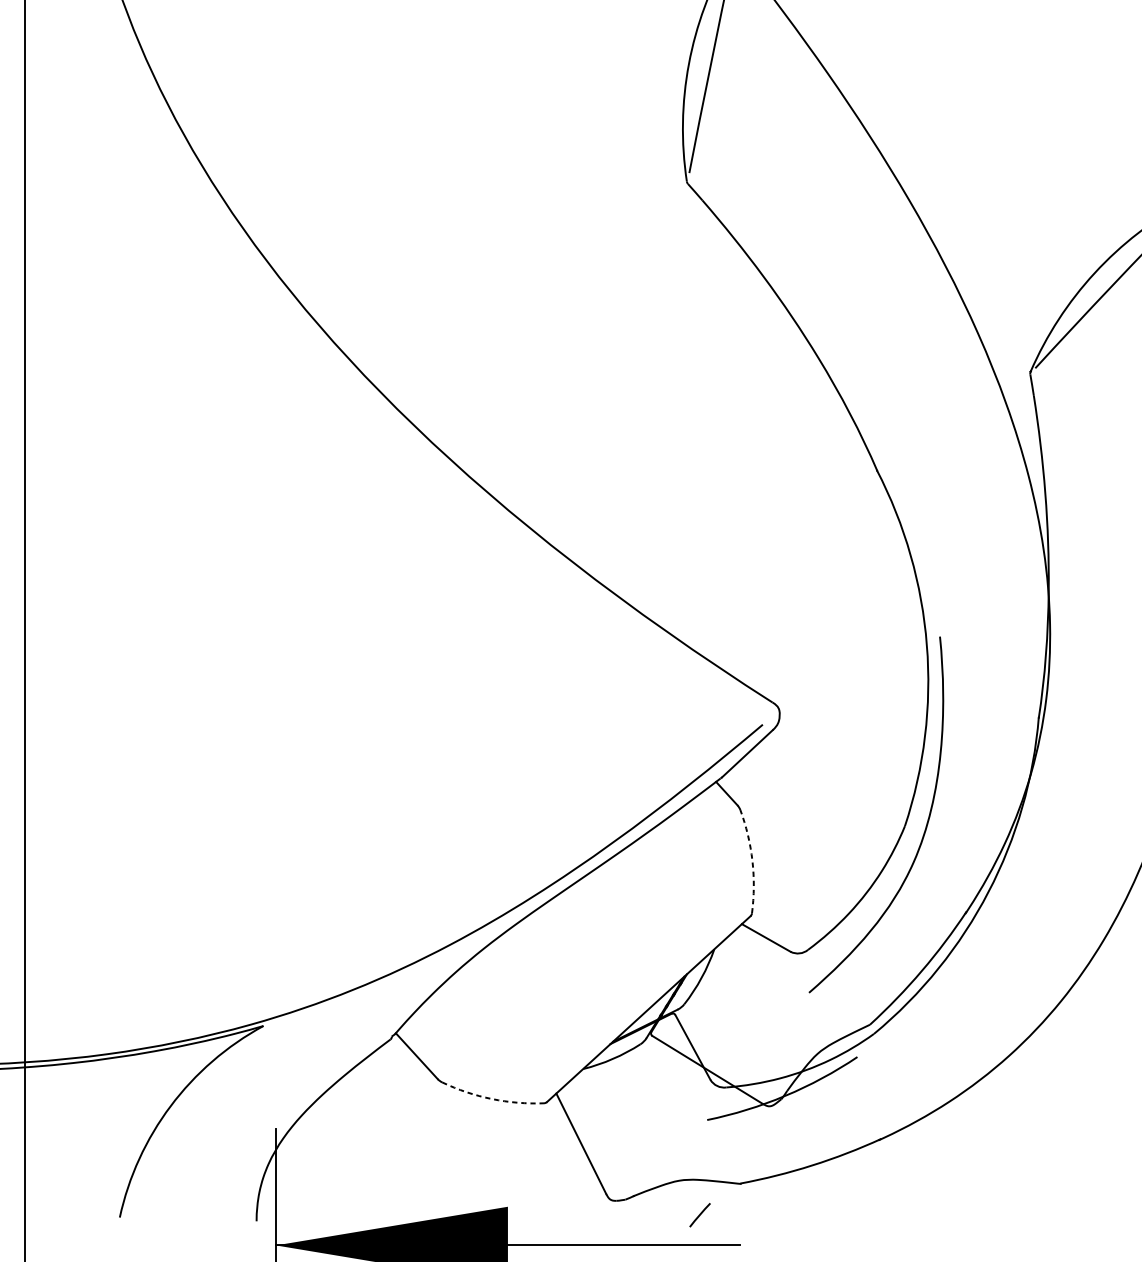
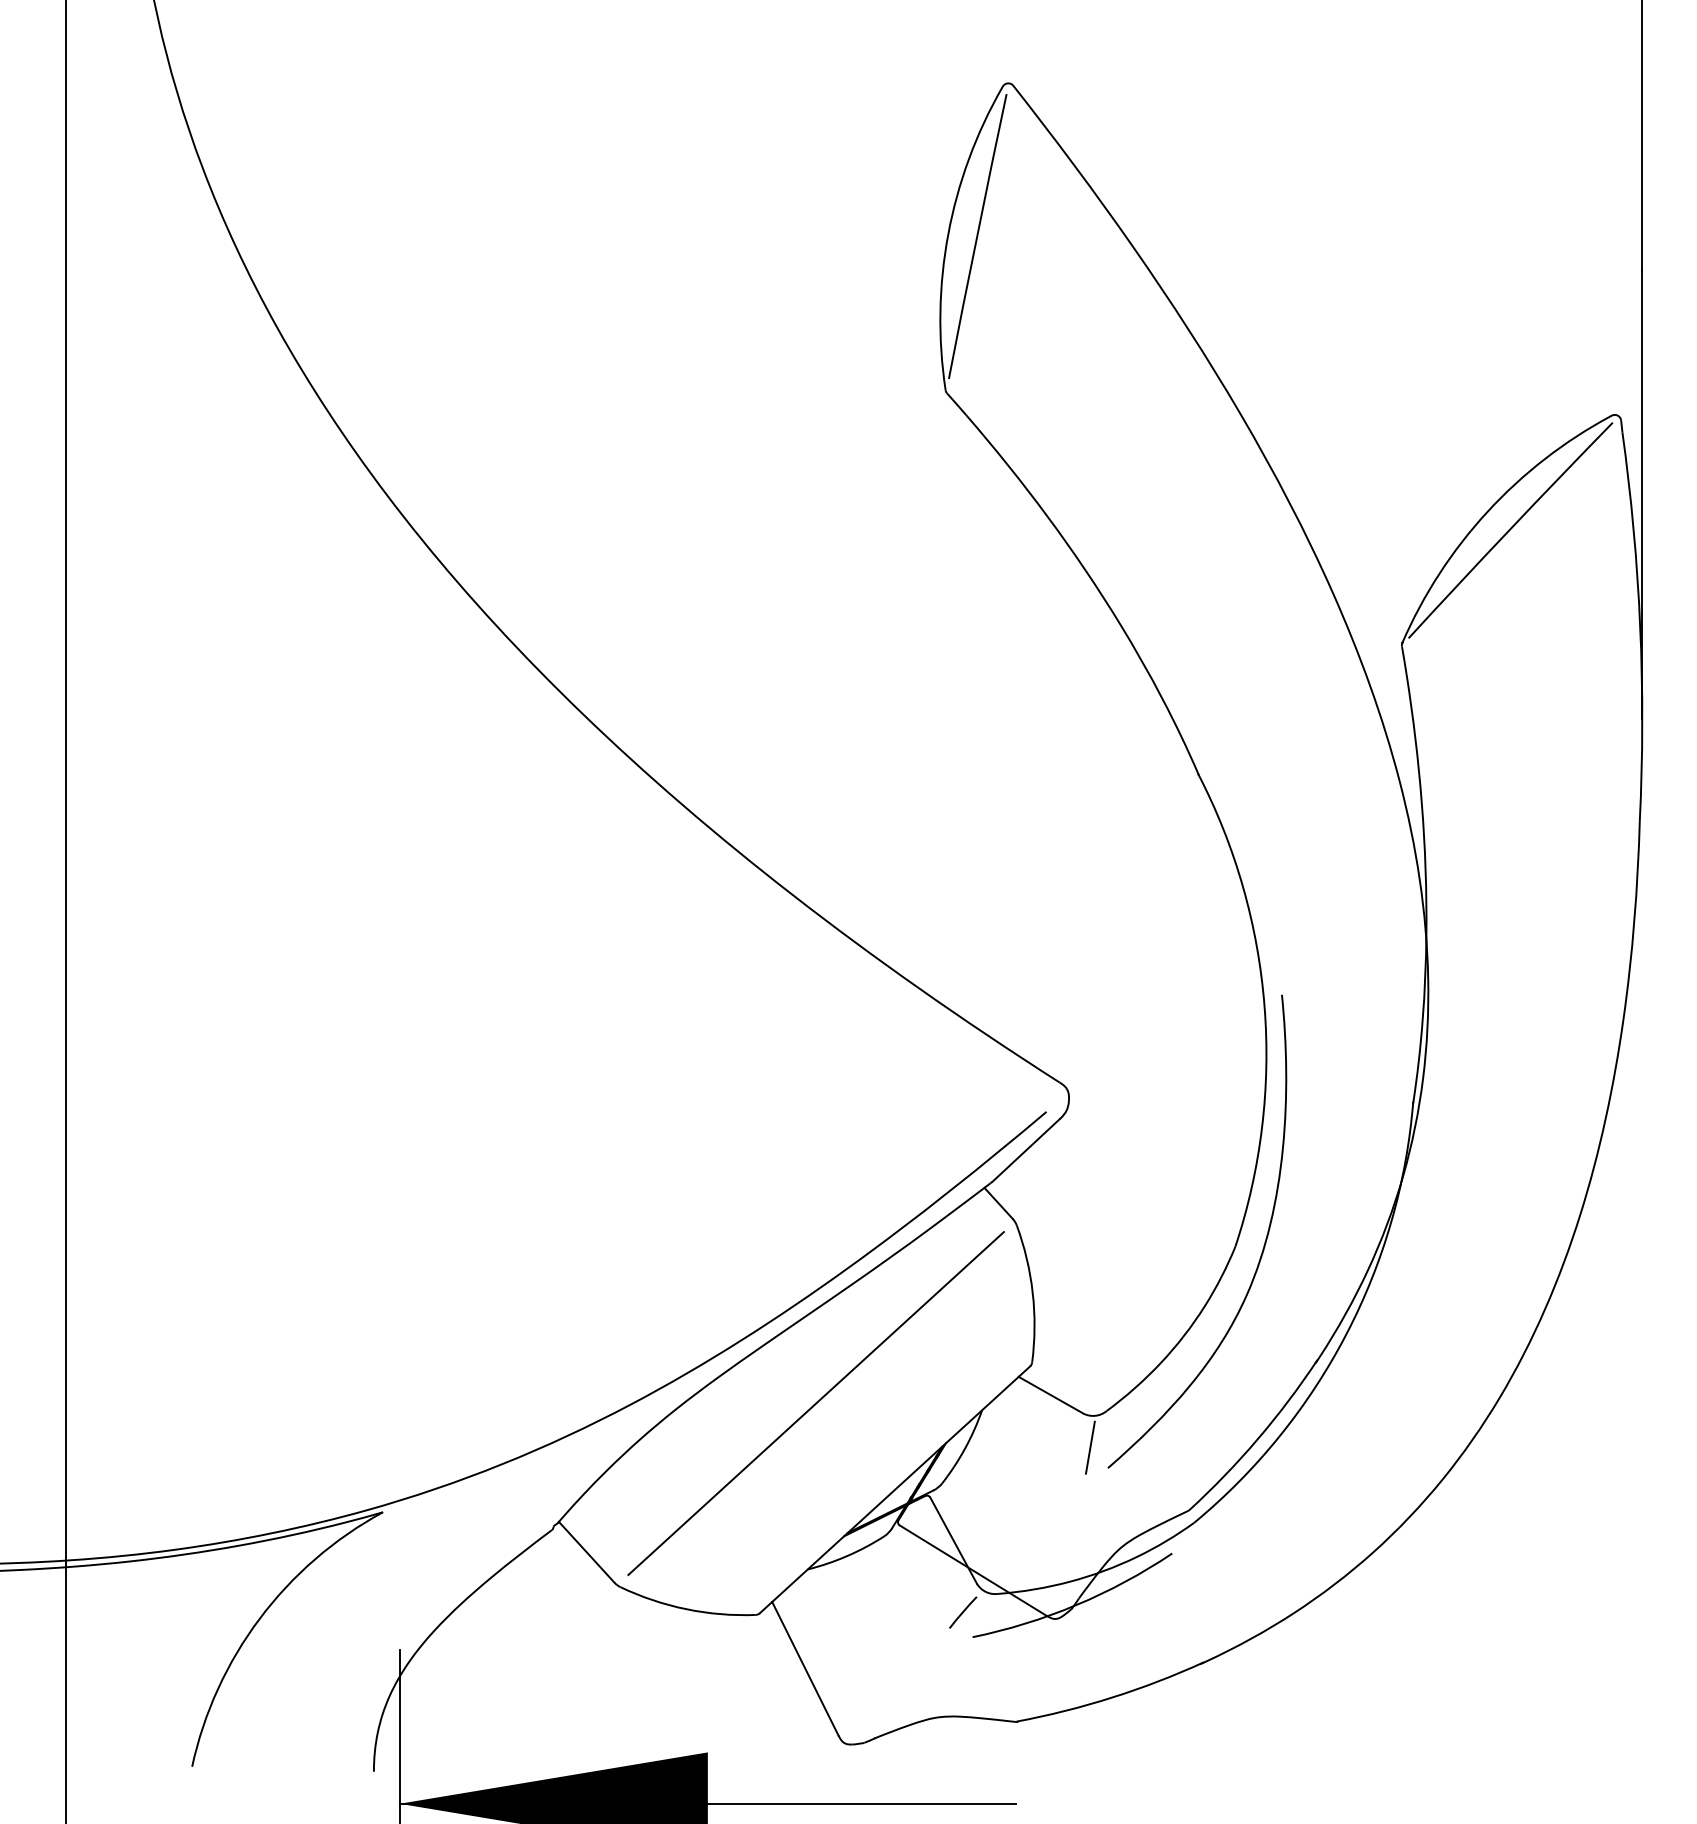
arc: (752, 860) -> (1032, 1292), dashed -> solid
line: (588, 944) -> (815, 1403), added
line: (795, 977) -> (1089, 1447), added
arc: (491, 1099) -> (686, 1609), dashed -> solid
line: (700, 1215) -> (963, 1612), moved

